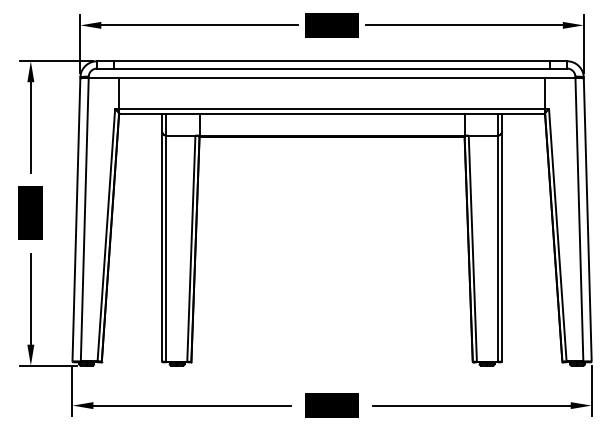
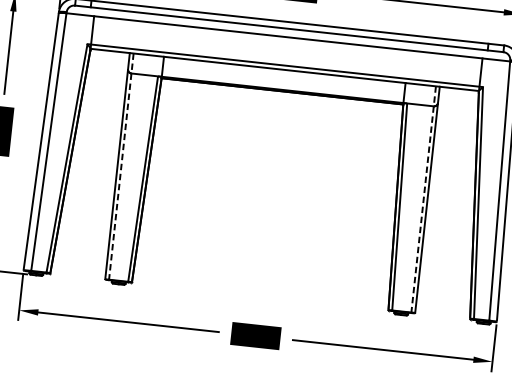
line: (166, 238) -> (121, 167), solid -> dashed
line: (497, 238) -> (423, 200), solid -> dashed

